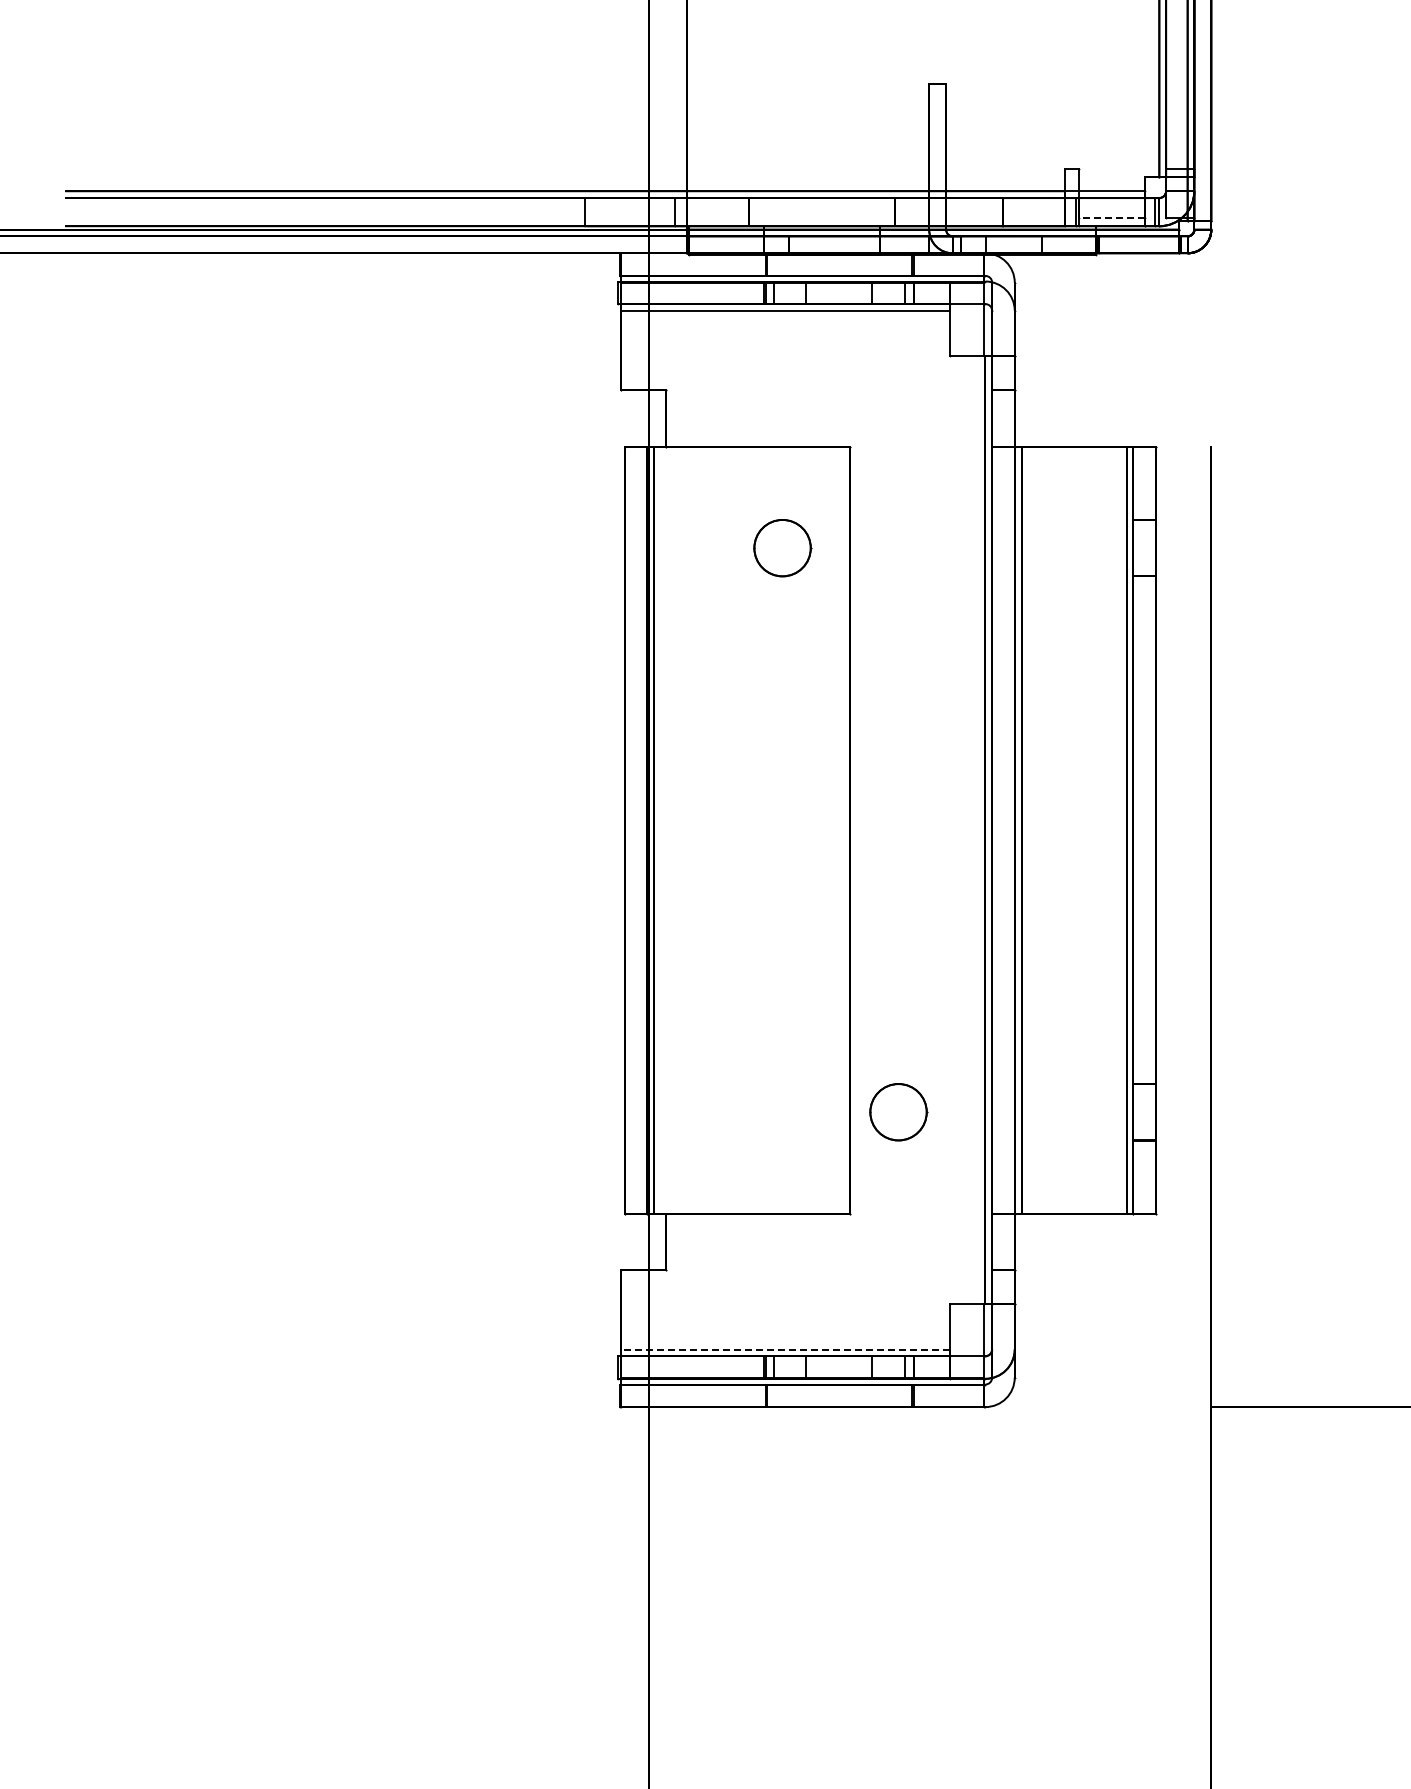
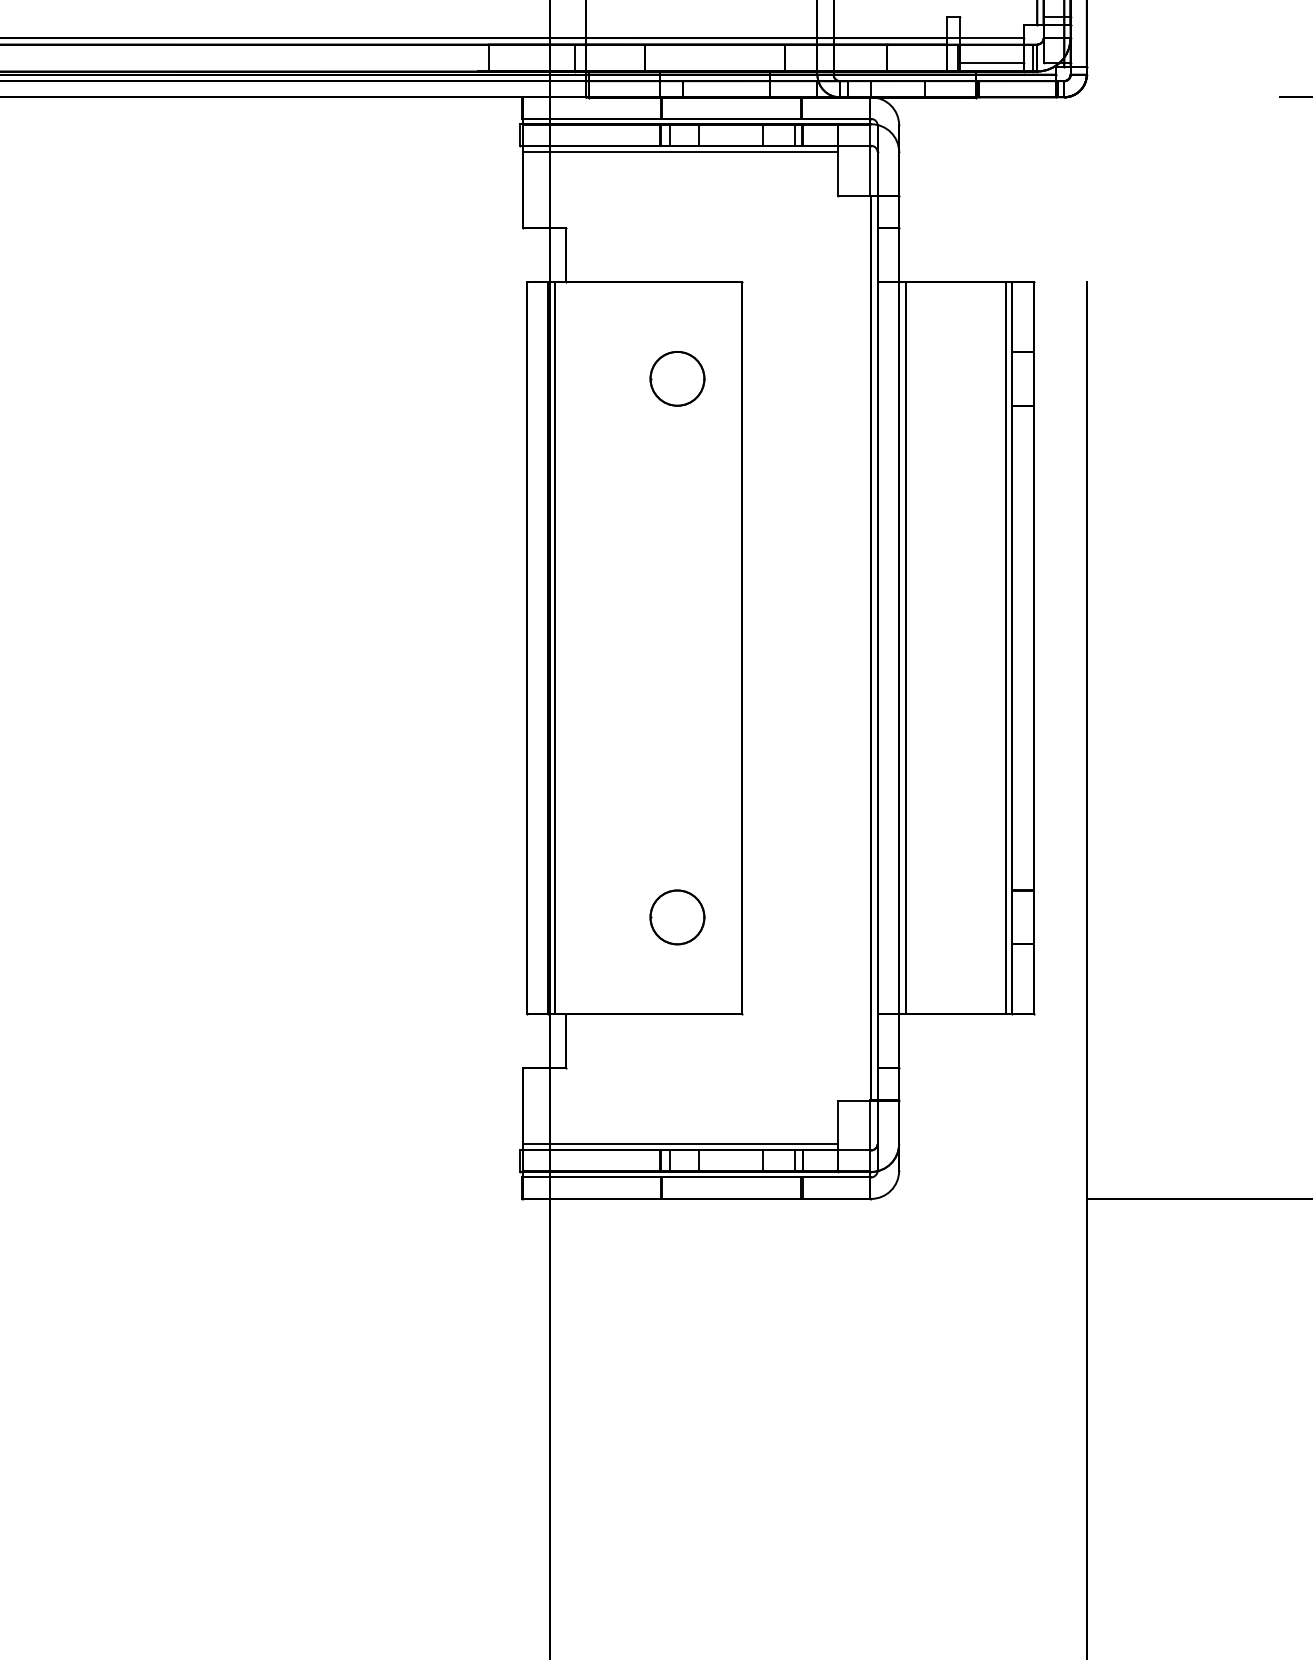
line: (1111, 217) -> (991, 63), dashed -> solid
part: (898, 1112) -> (677, 917), moved
line: (785, 1349) -> (680, 1143), dashed -> solid

